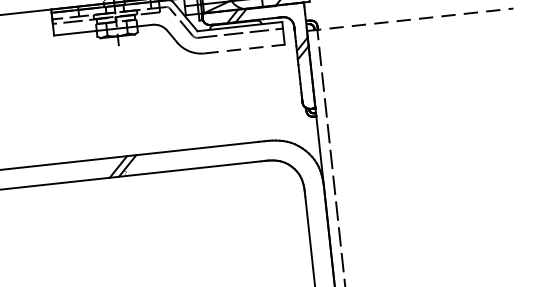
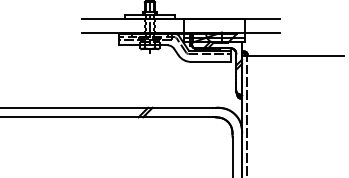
line: (409, 19) -> (292, 56), dashed -> solid
line: (243, 48) -> (210, 61), dashed -> solid

